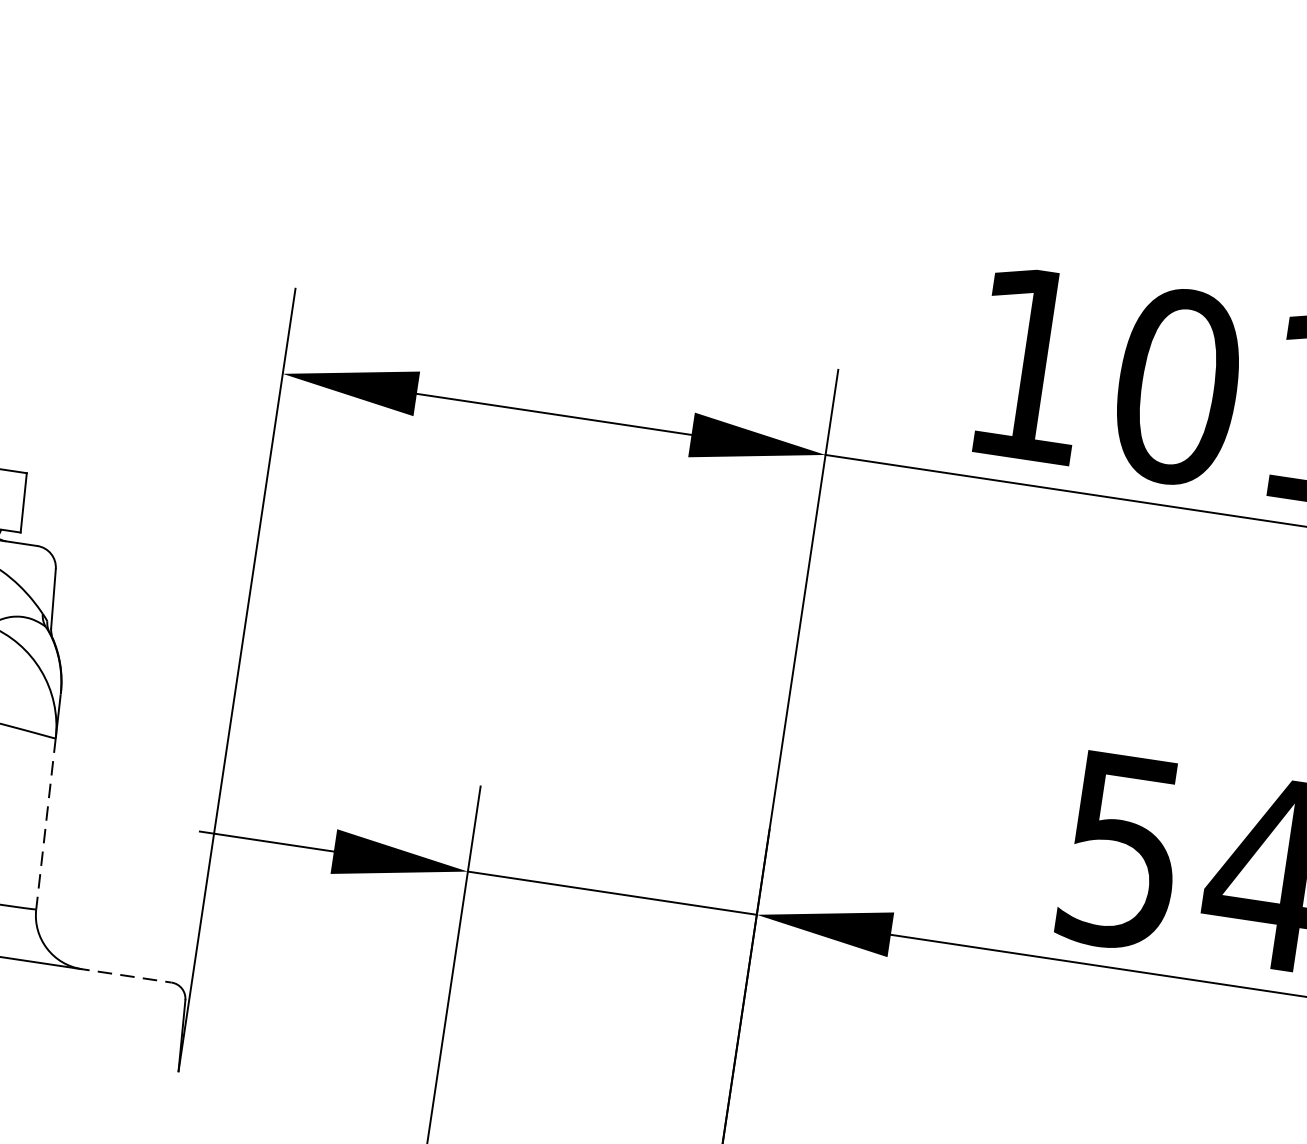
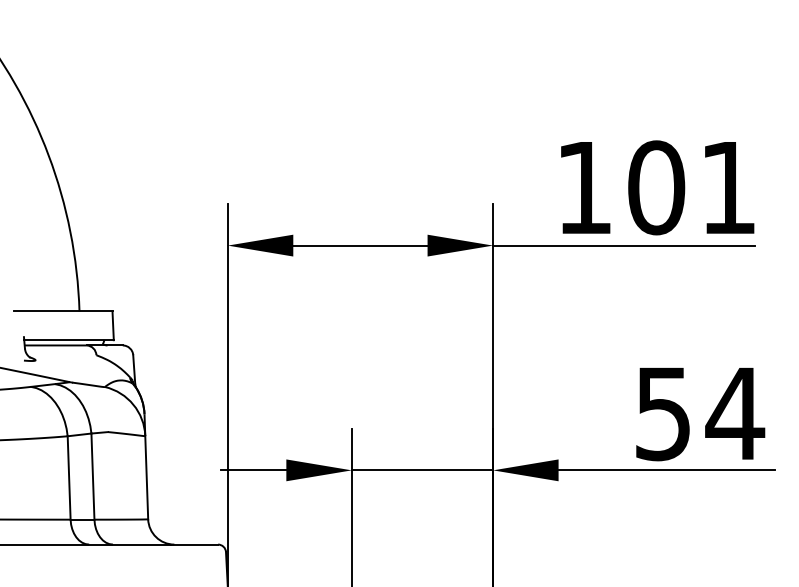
line: (45, 823) -> (146, 477), dashed -> solid
line: (123, 975) -> (194, 544), dashed -> solid

